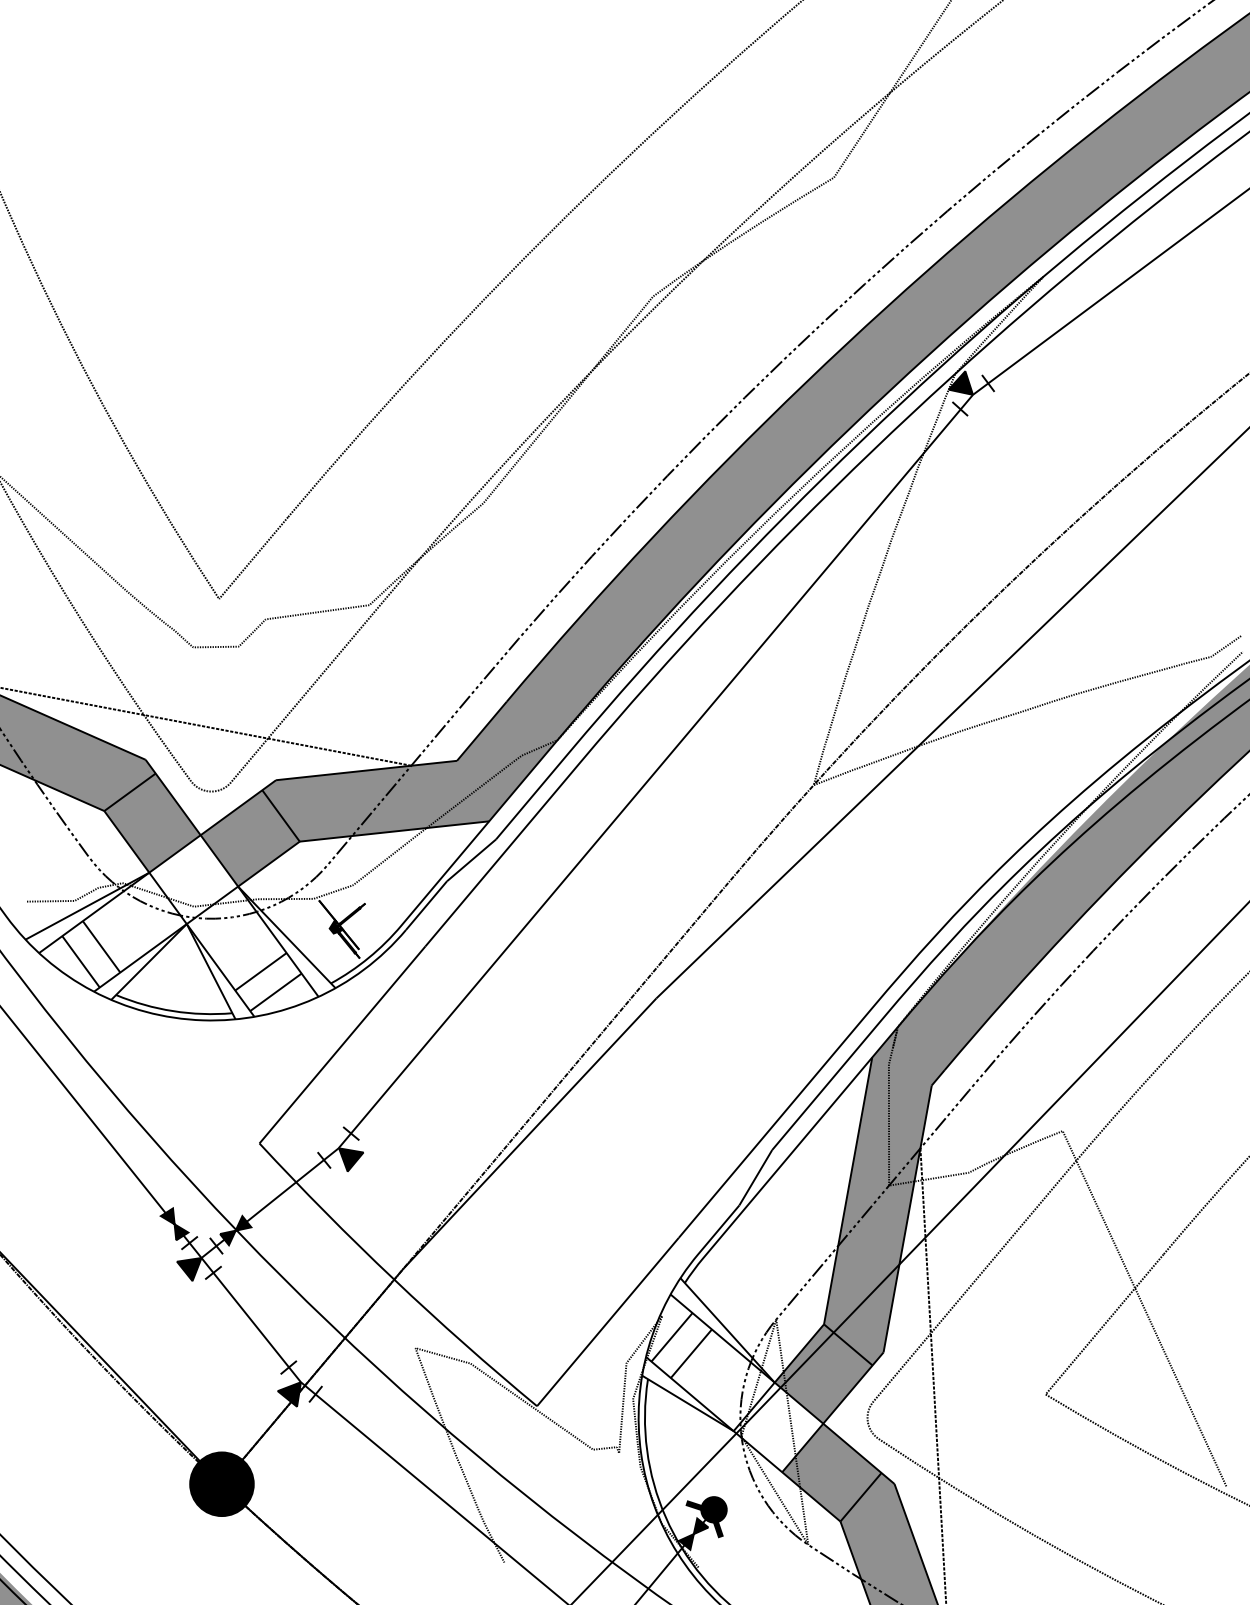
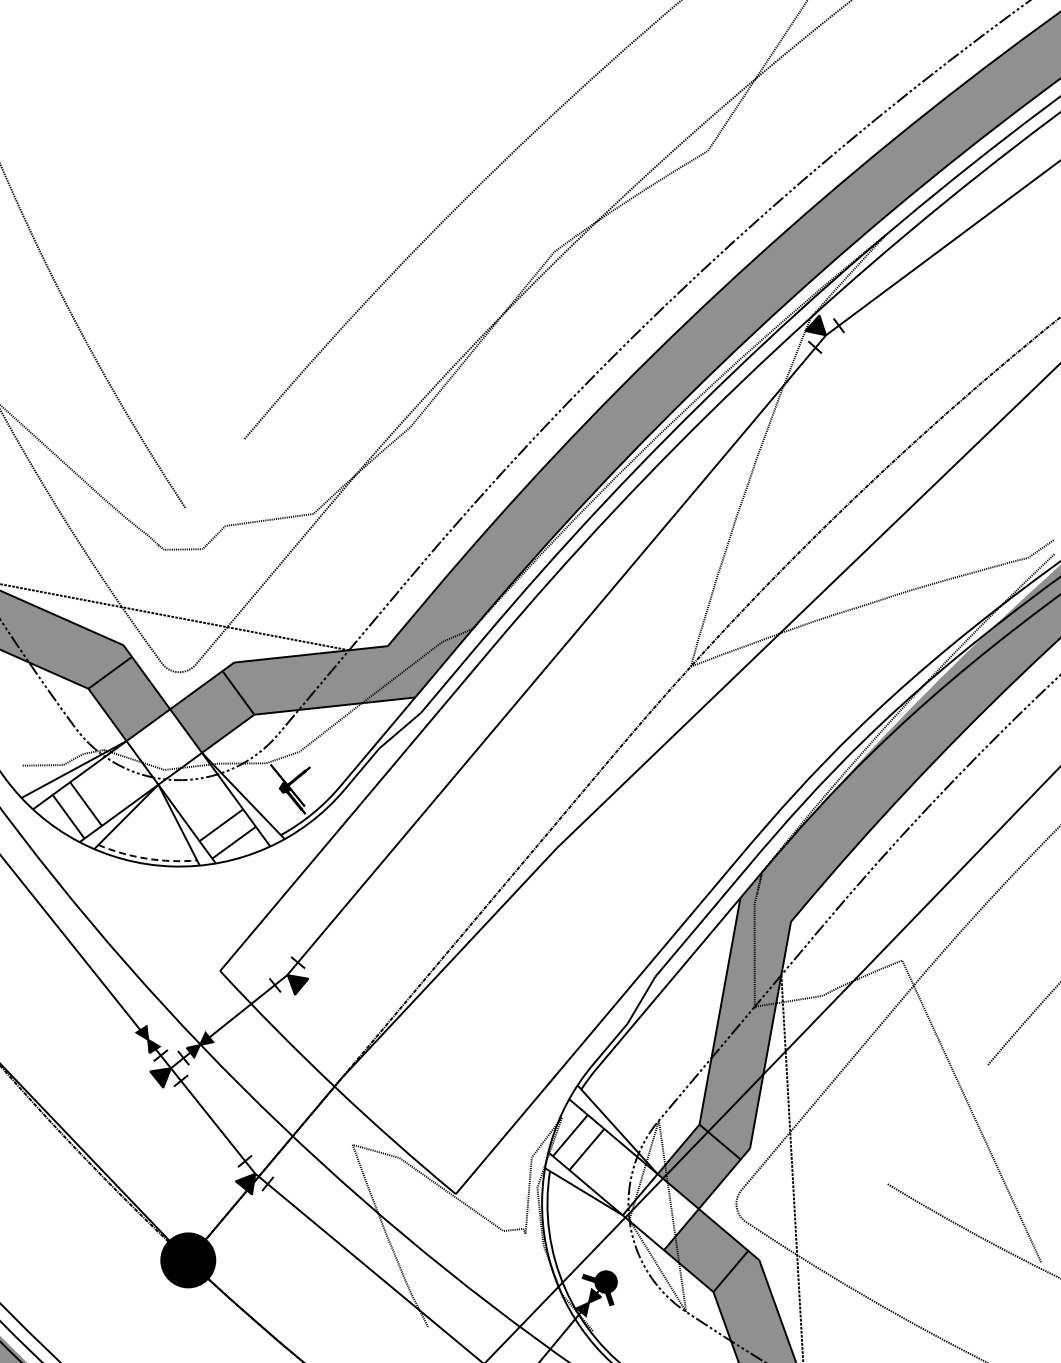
line: (252, 557) -> (214, 473), removed
line: (172, 1010) -> (146, 858), solid -> dashed
line: (1104, 1324) -> (937, 1124), removed

